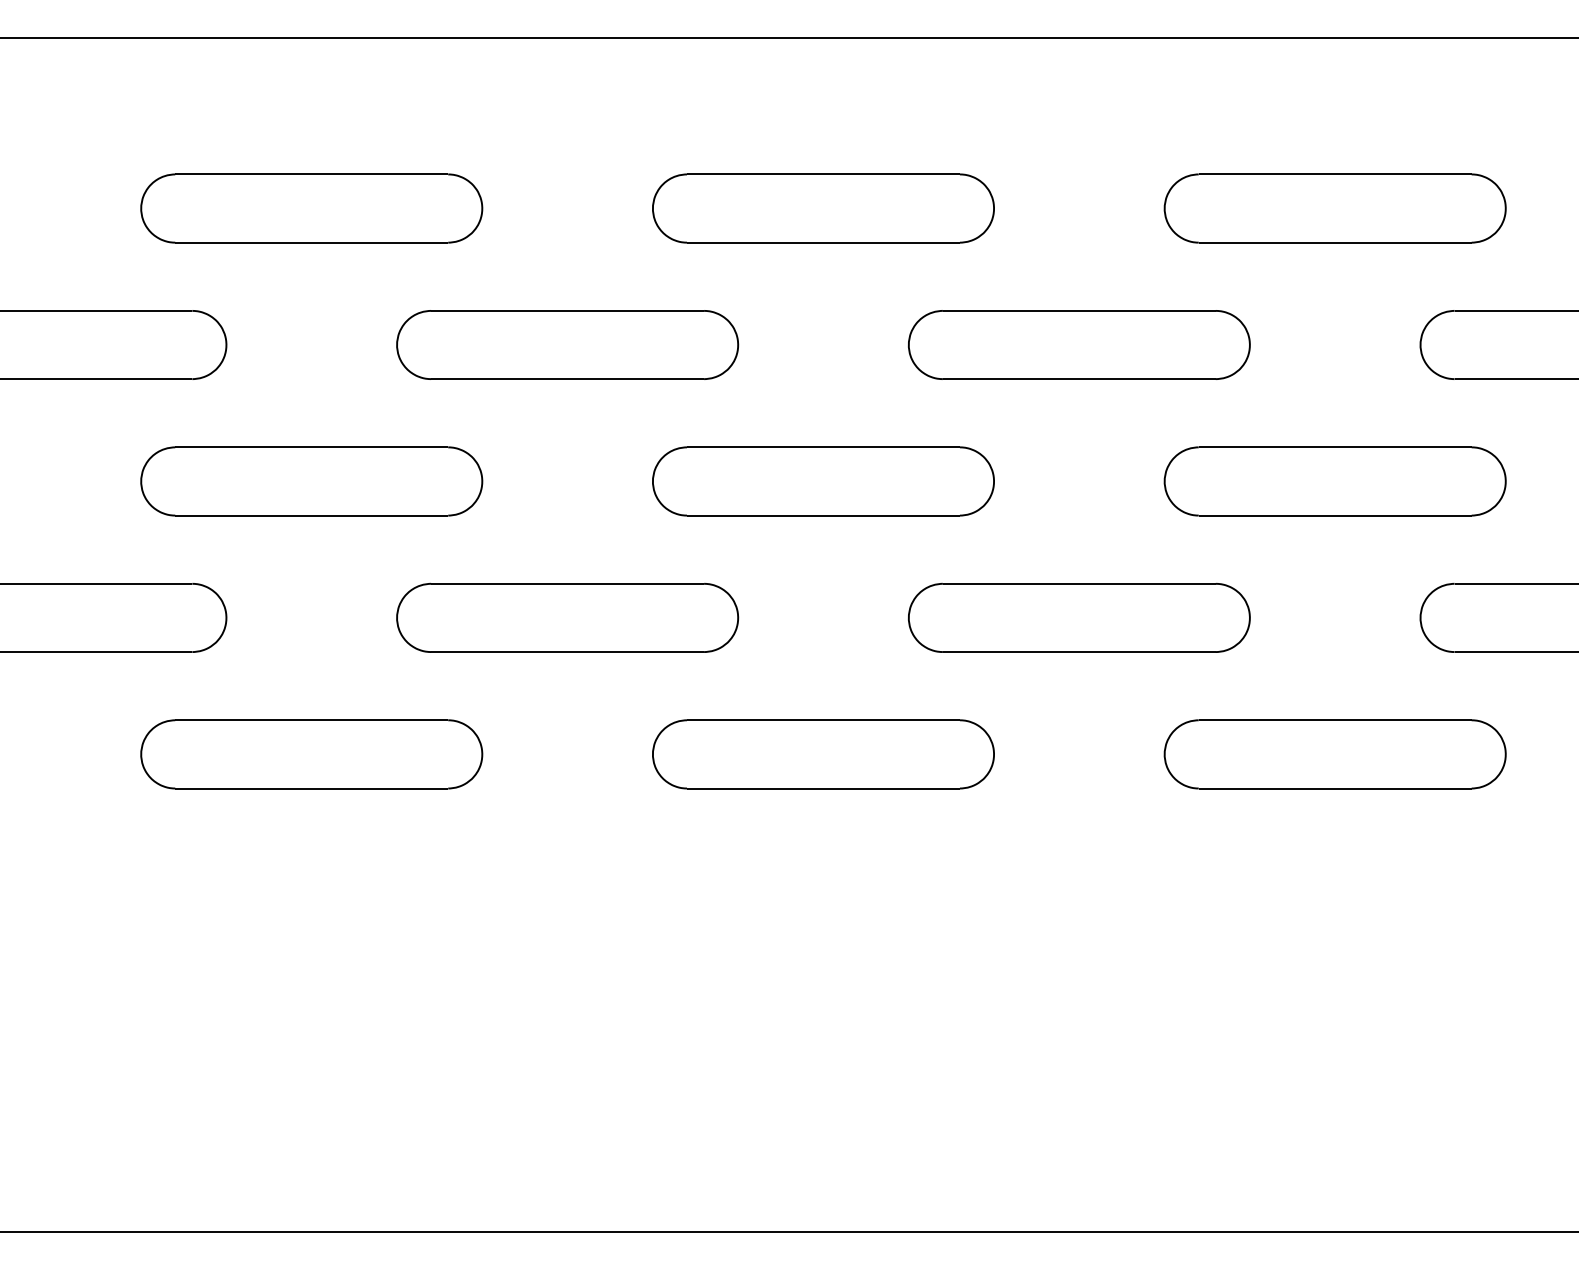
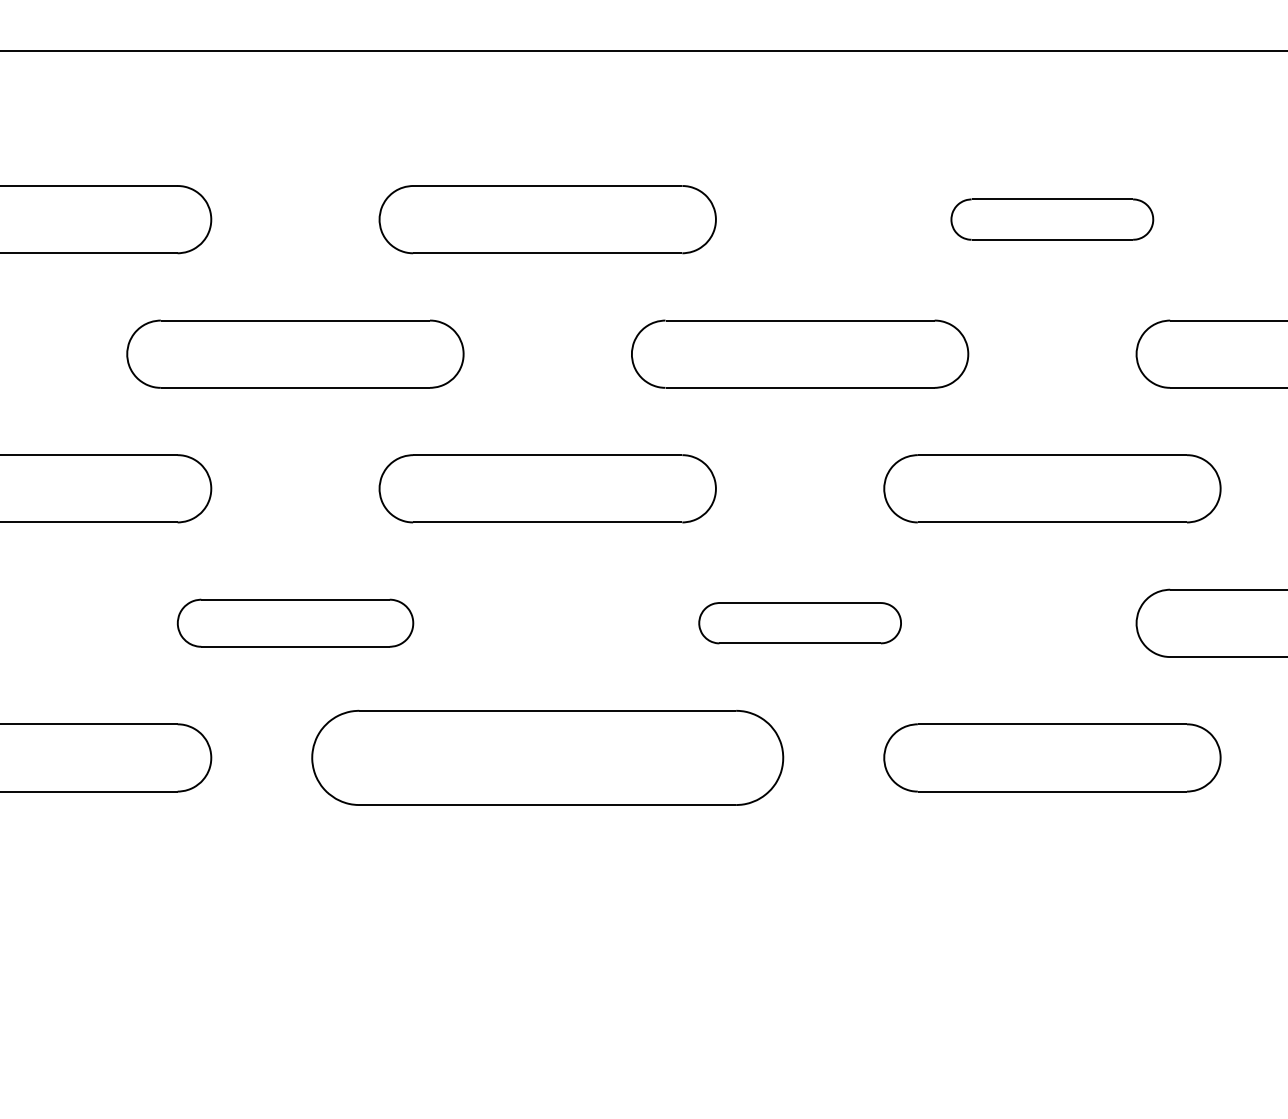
part: (1334, 208) -> (1051, 219), size x0.6
part: (567, 617) -> (295, 622), size x0.7
part: (1079, 617) -> (800, 622), size x0.6
part: (823, 754) -> (547, 758), size x1.4

